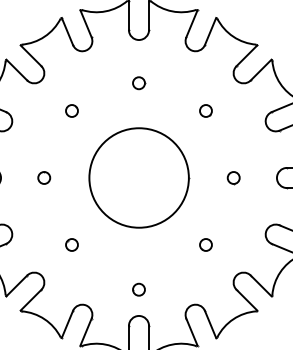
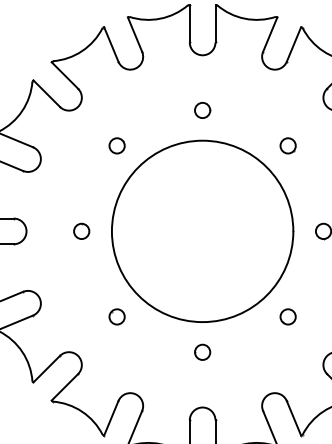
circle: (139, 177) -> (203, 230), size x1.43
part: (138, 289) -> (202, 352), moved

